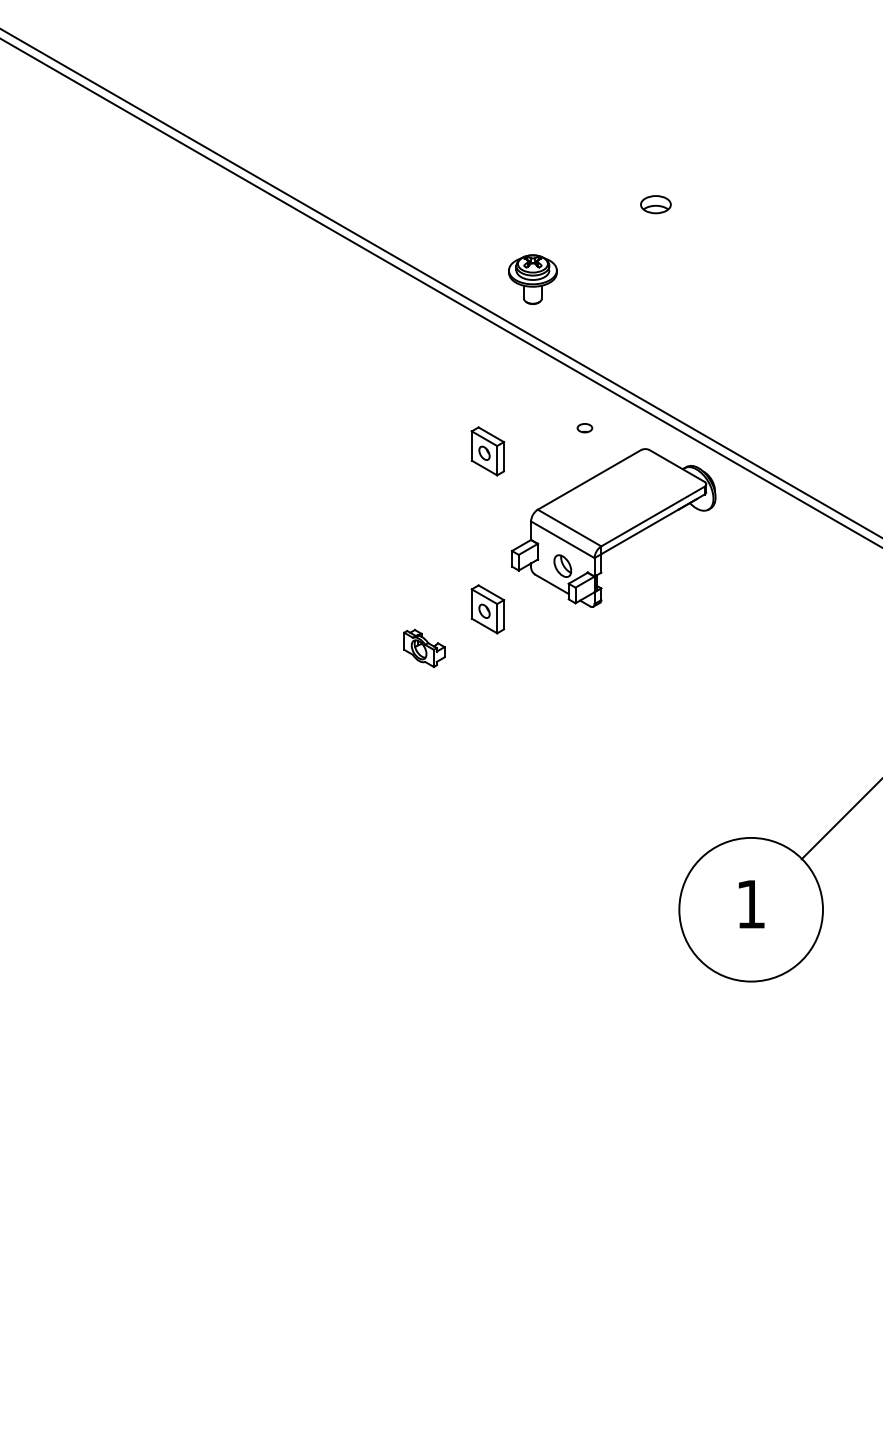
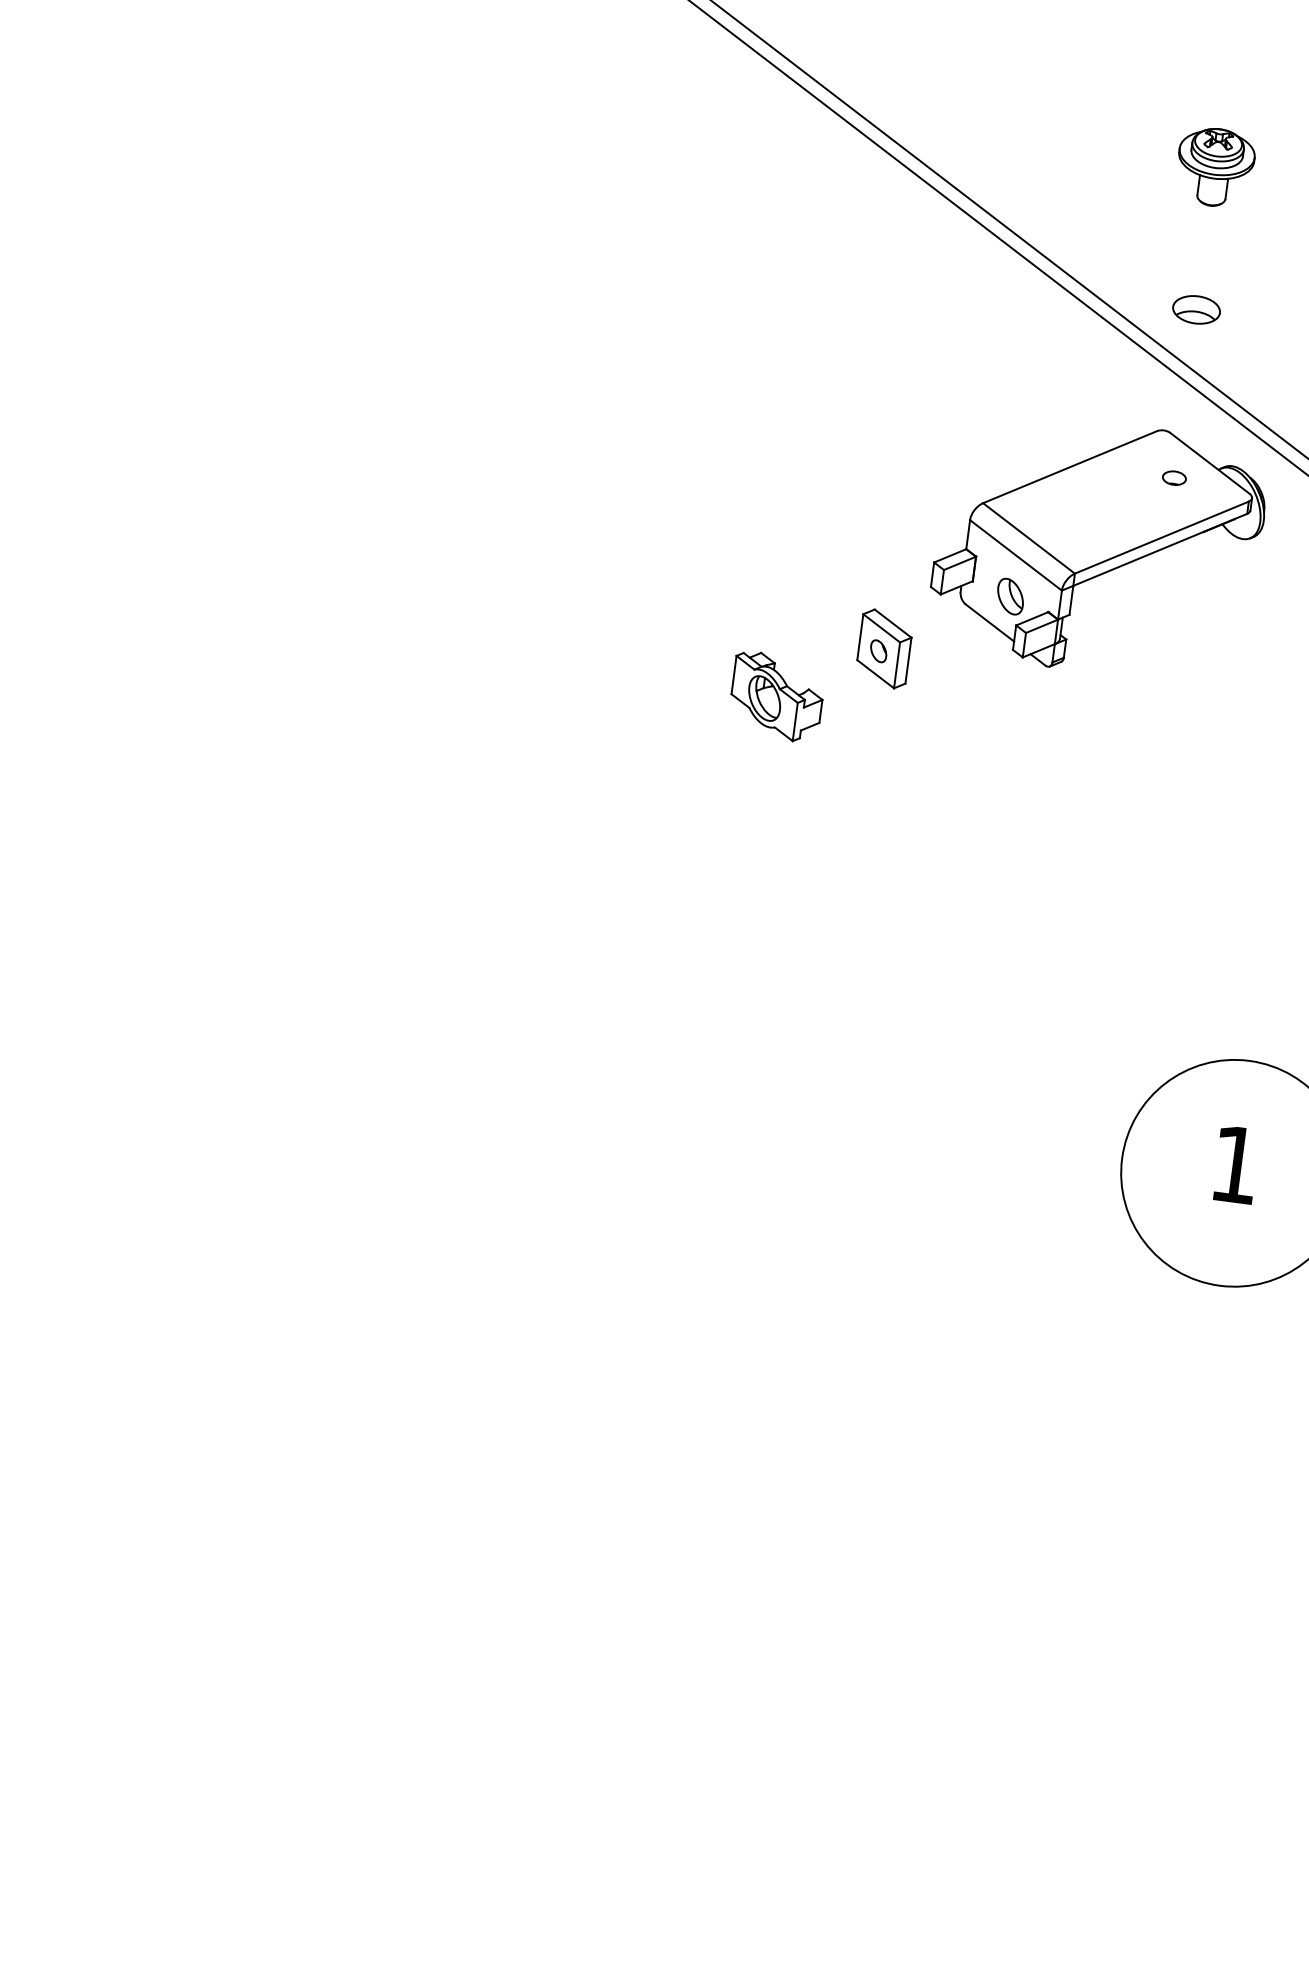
part: (655, 204) -> (1195, 309), moved
part: (532, 279) -> (1214, 167), moved
part: (584, 428) -> (1173, 478), moved
part: (487, 451) -> (916, 401), removed
part: (424, 648) -> (777, 697), size x1.43

